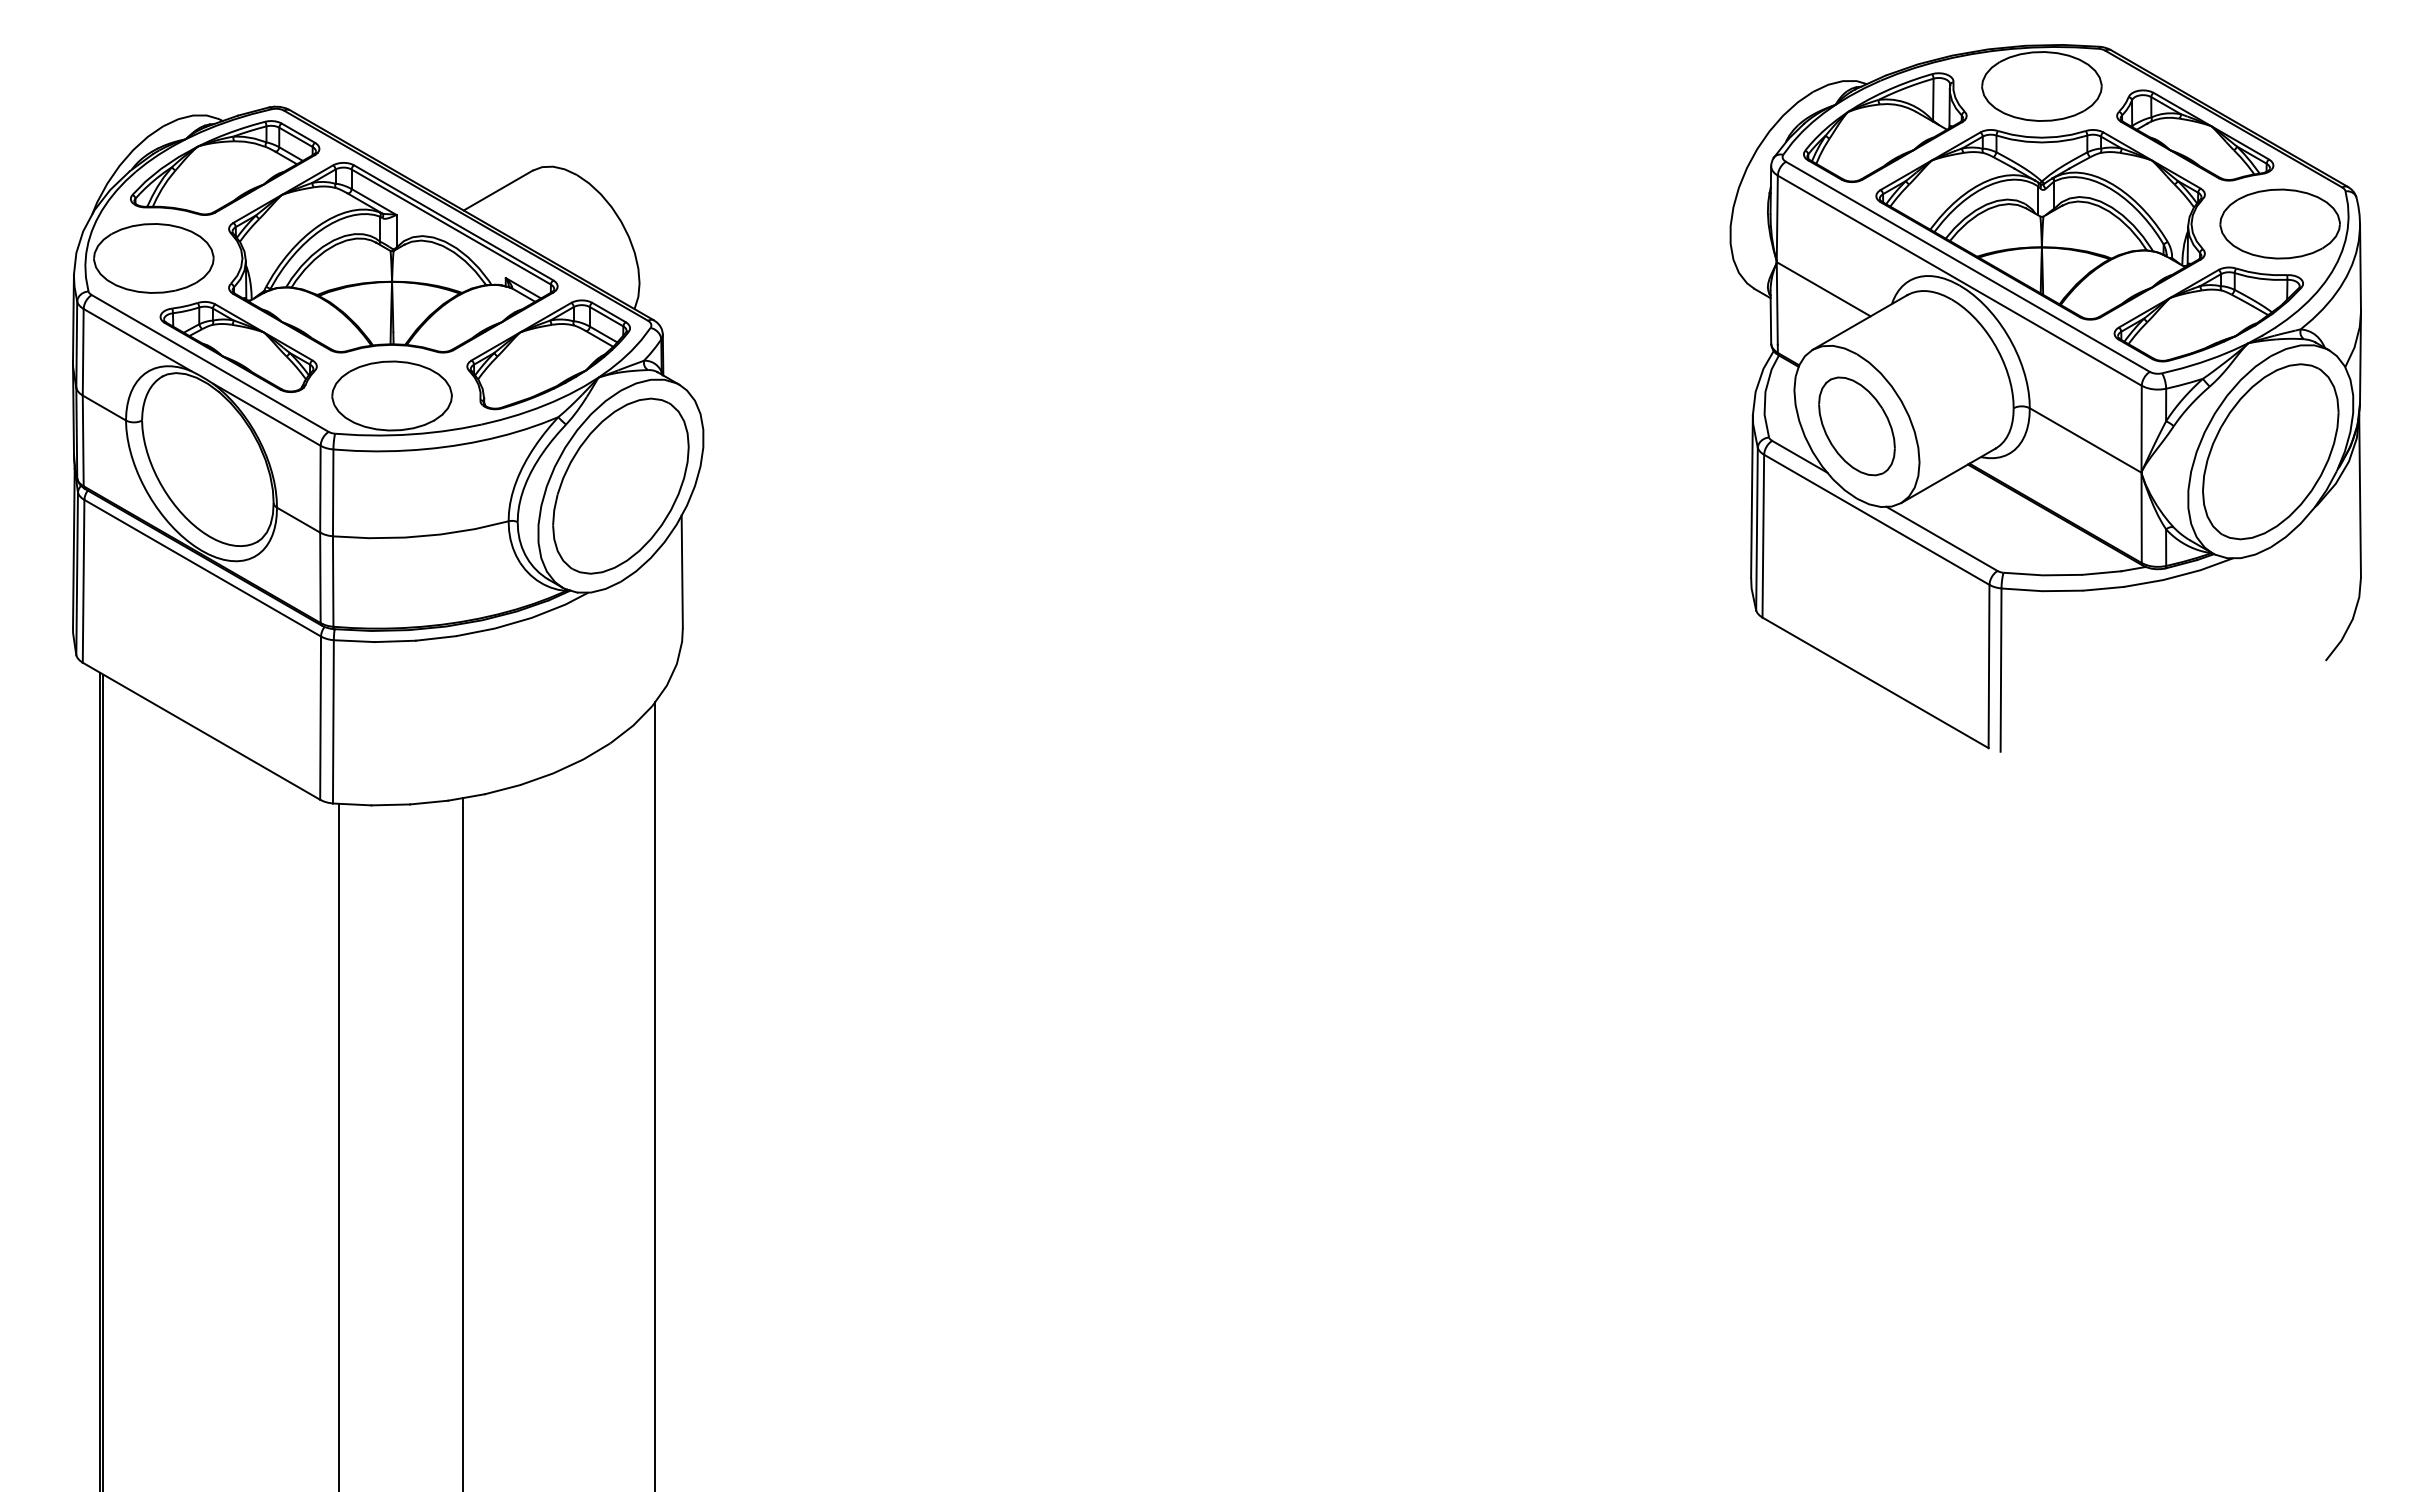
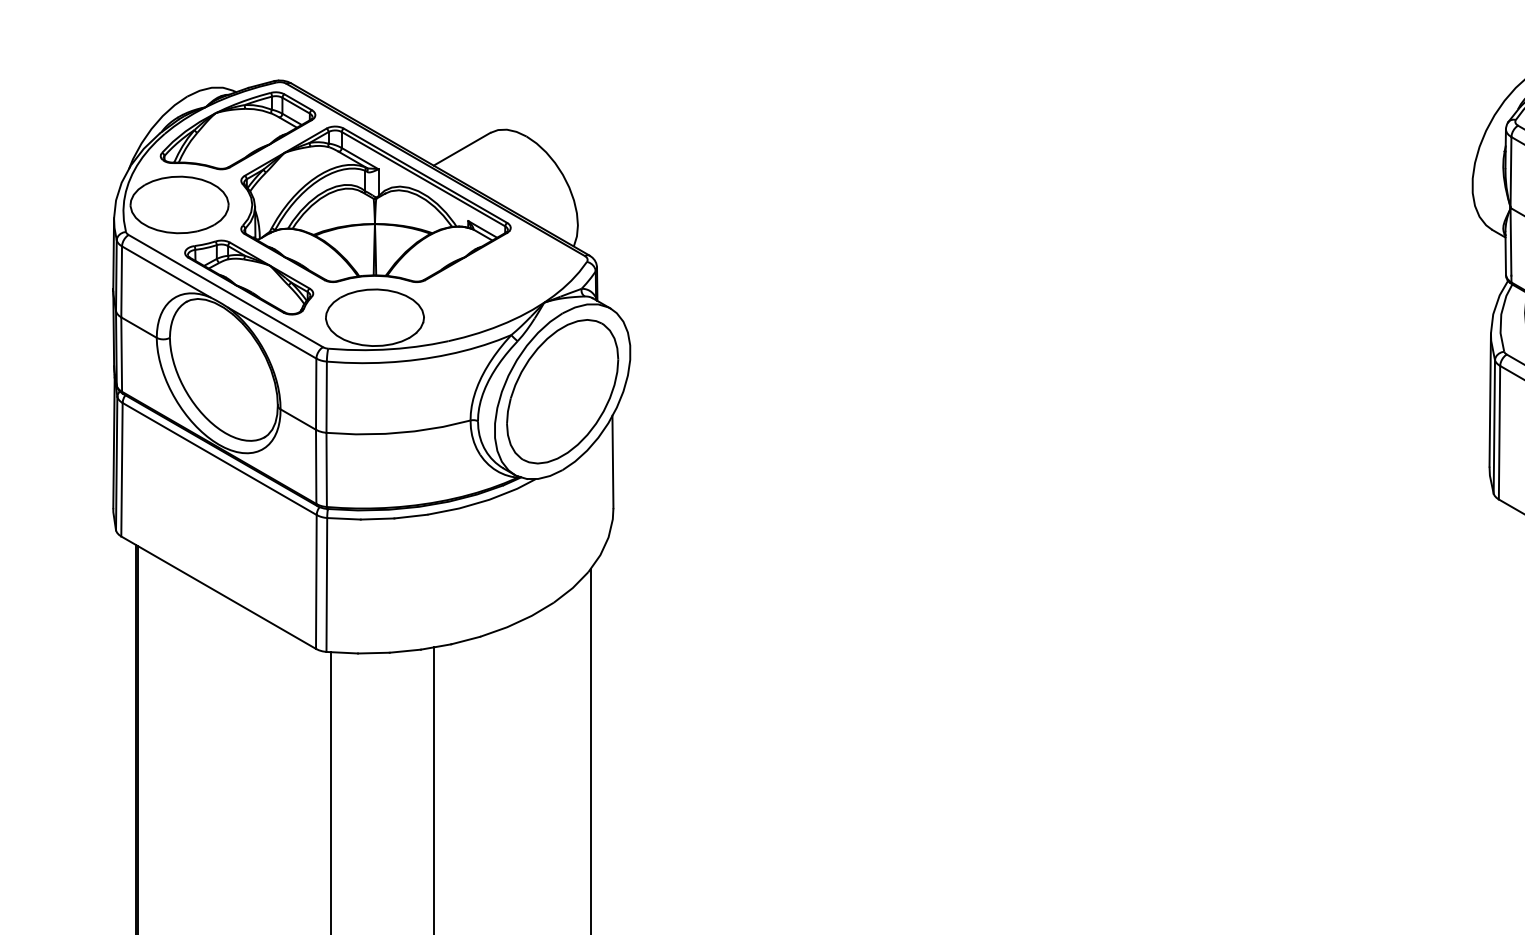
part: (548, 354) -> (503, 283), removed

